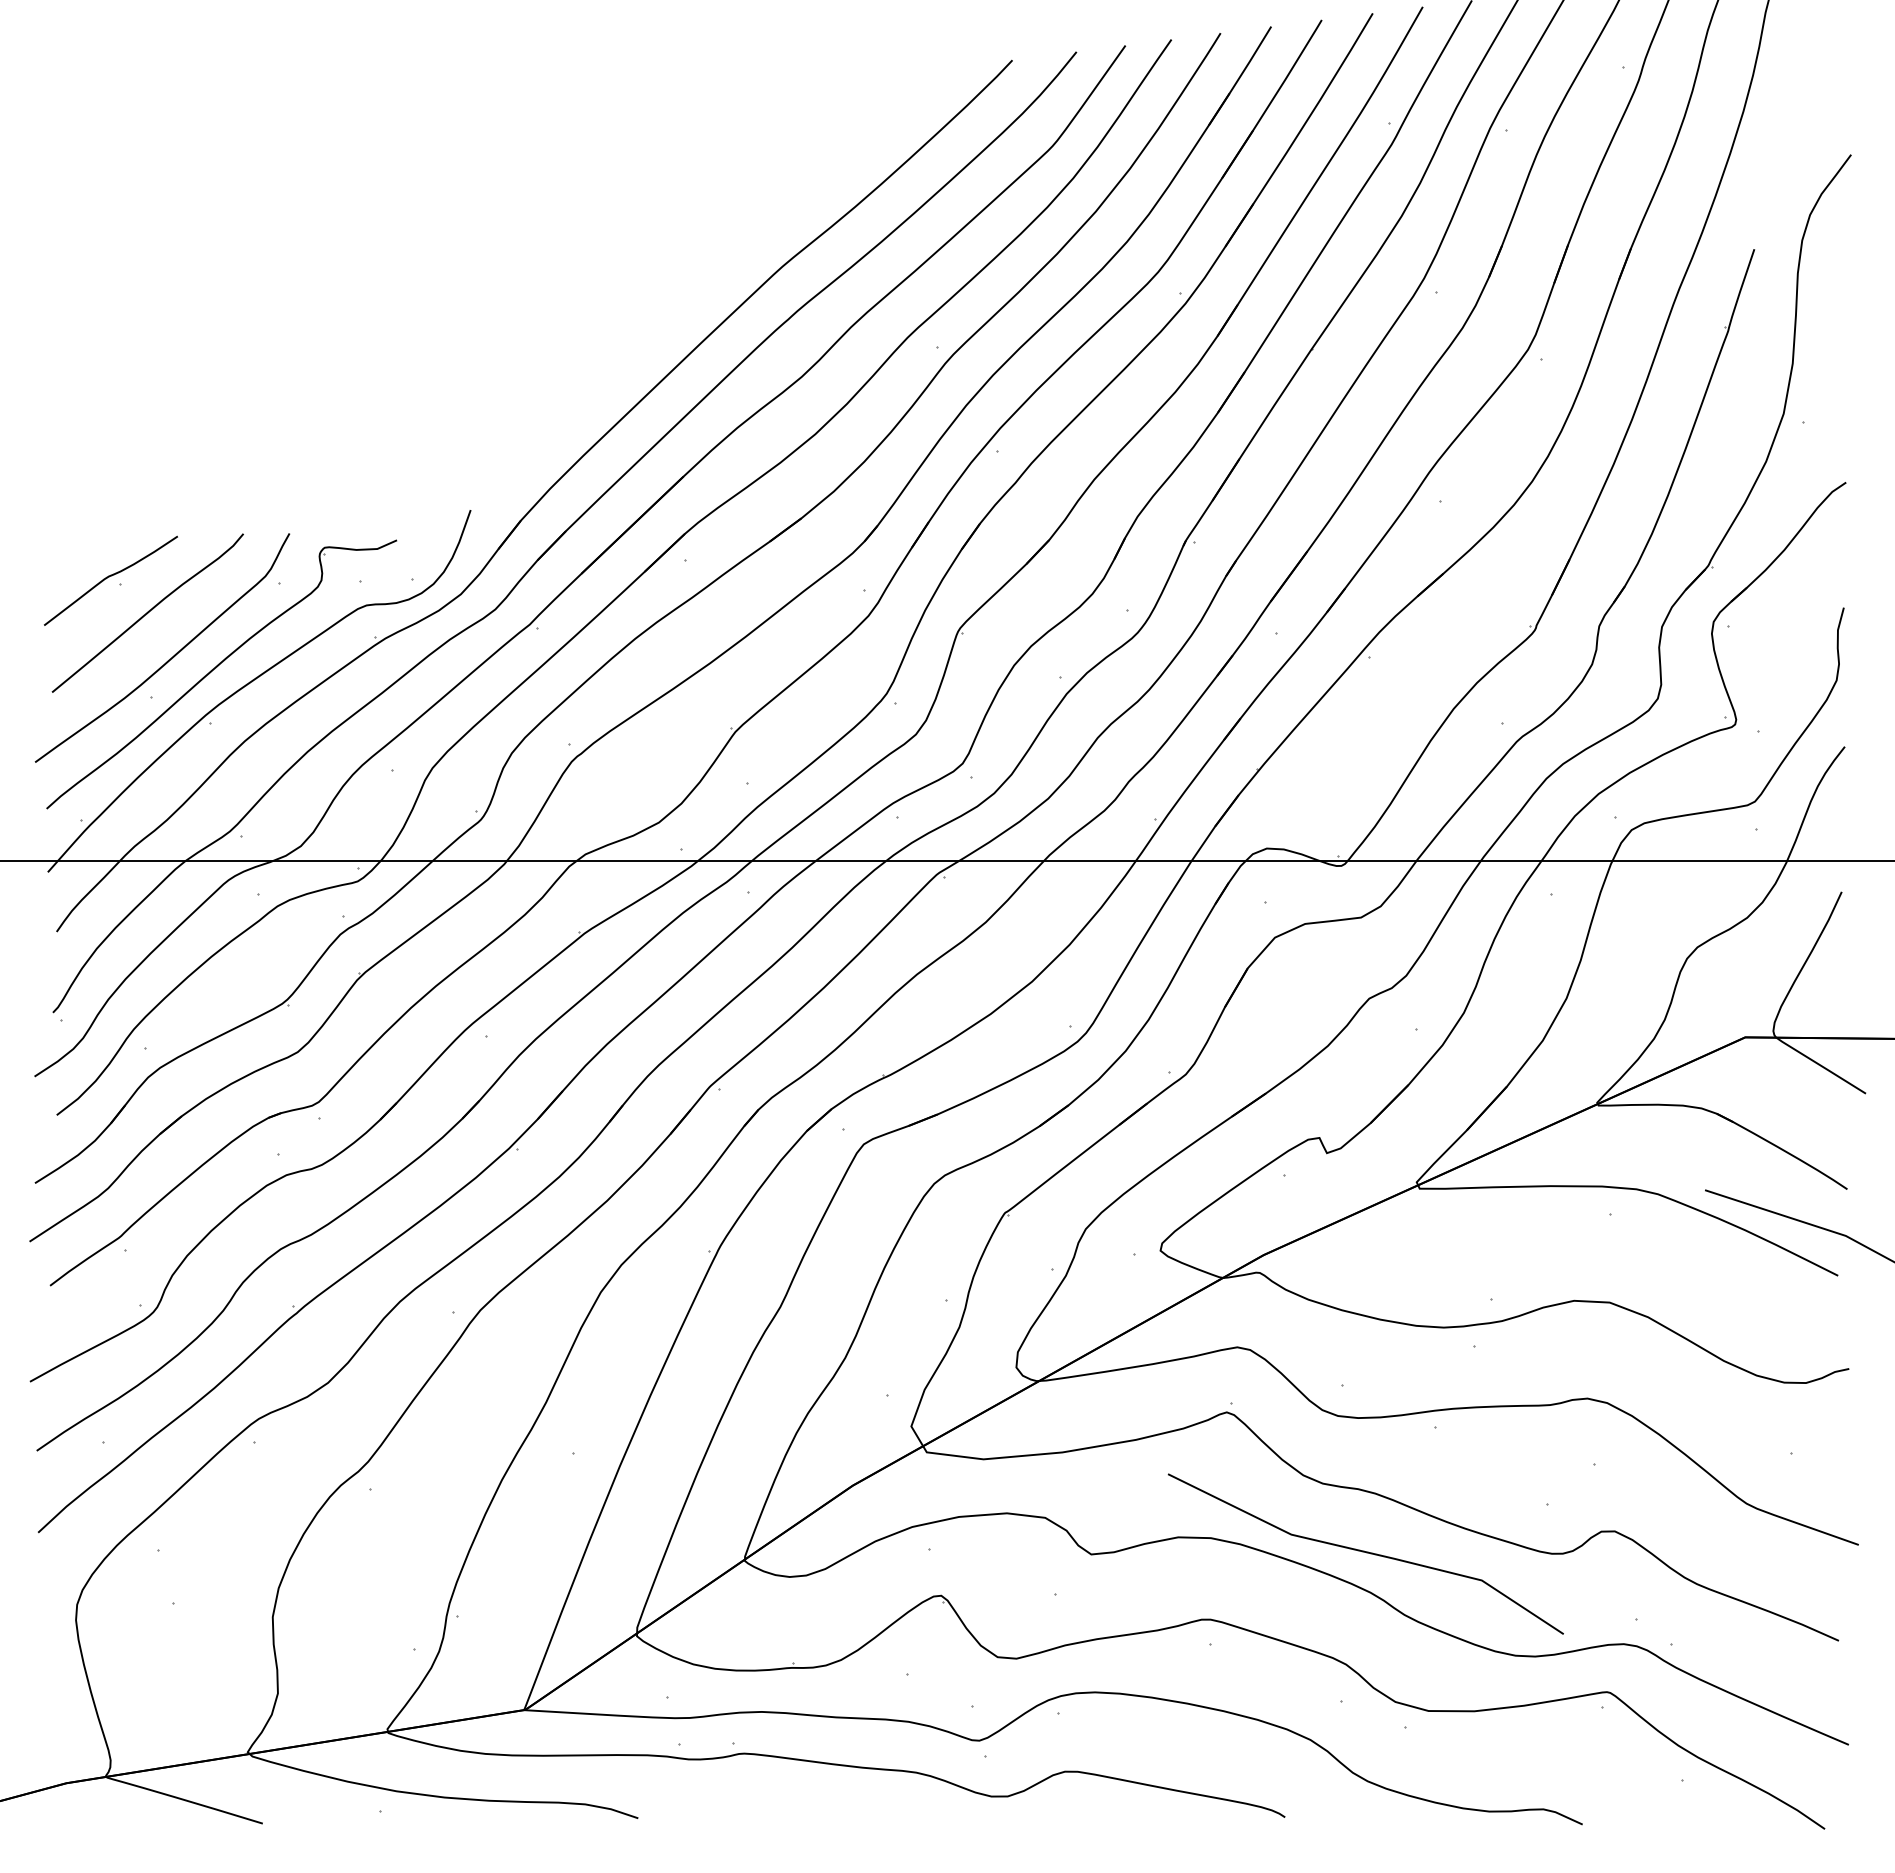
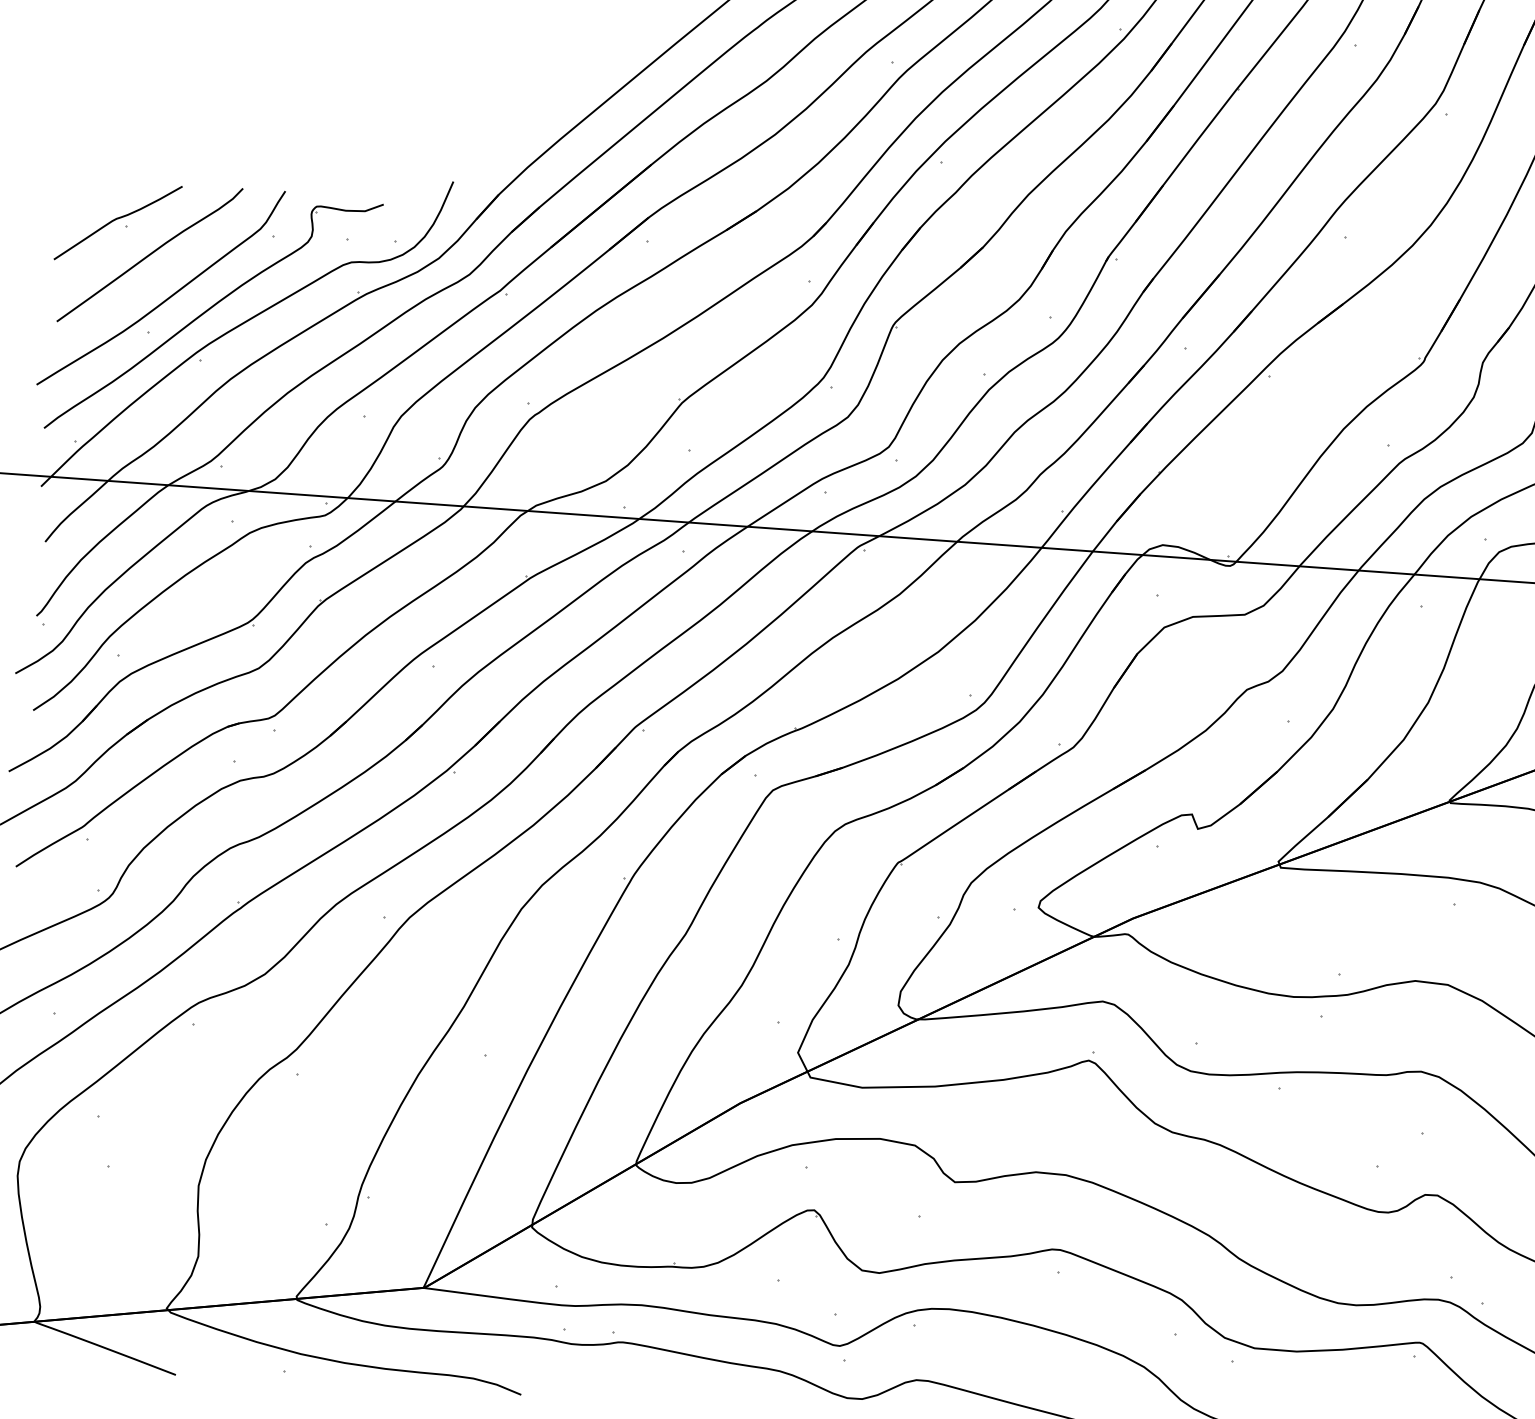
line: (1365, 1552) -> (1207, 1198), removed

